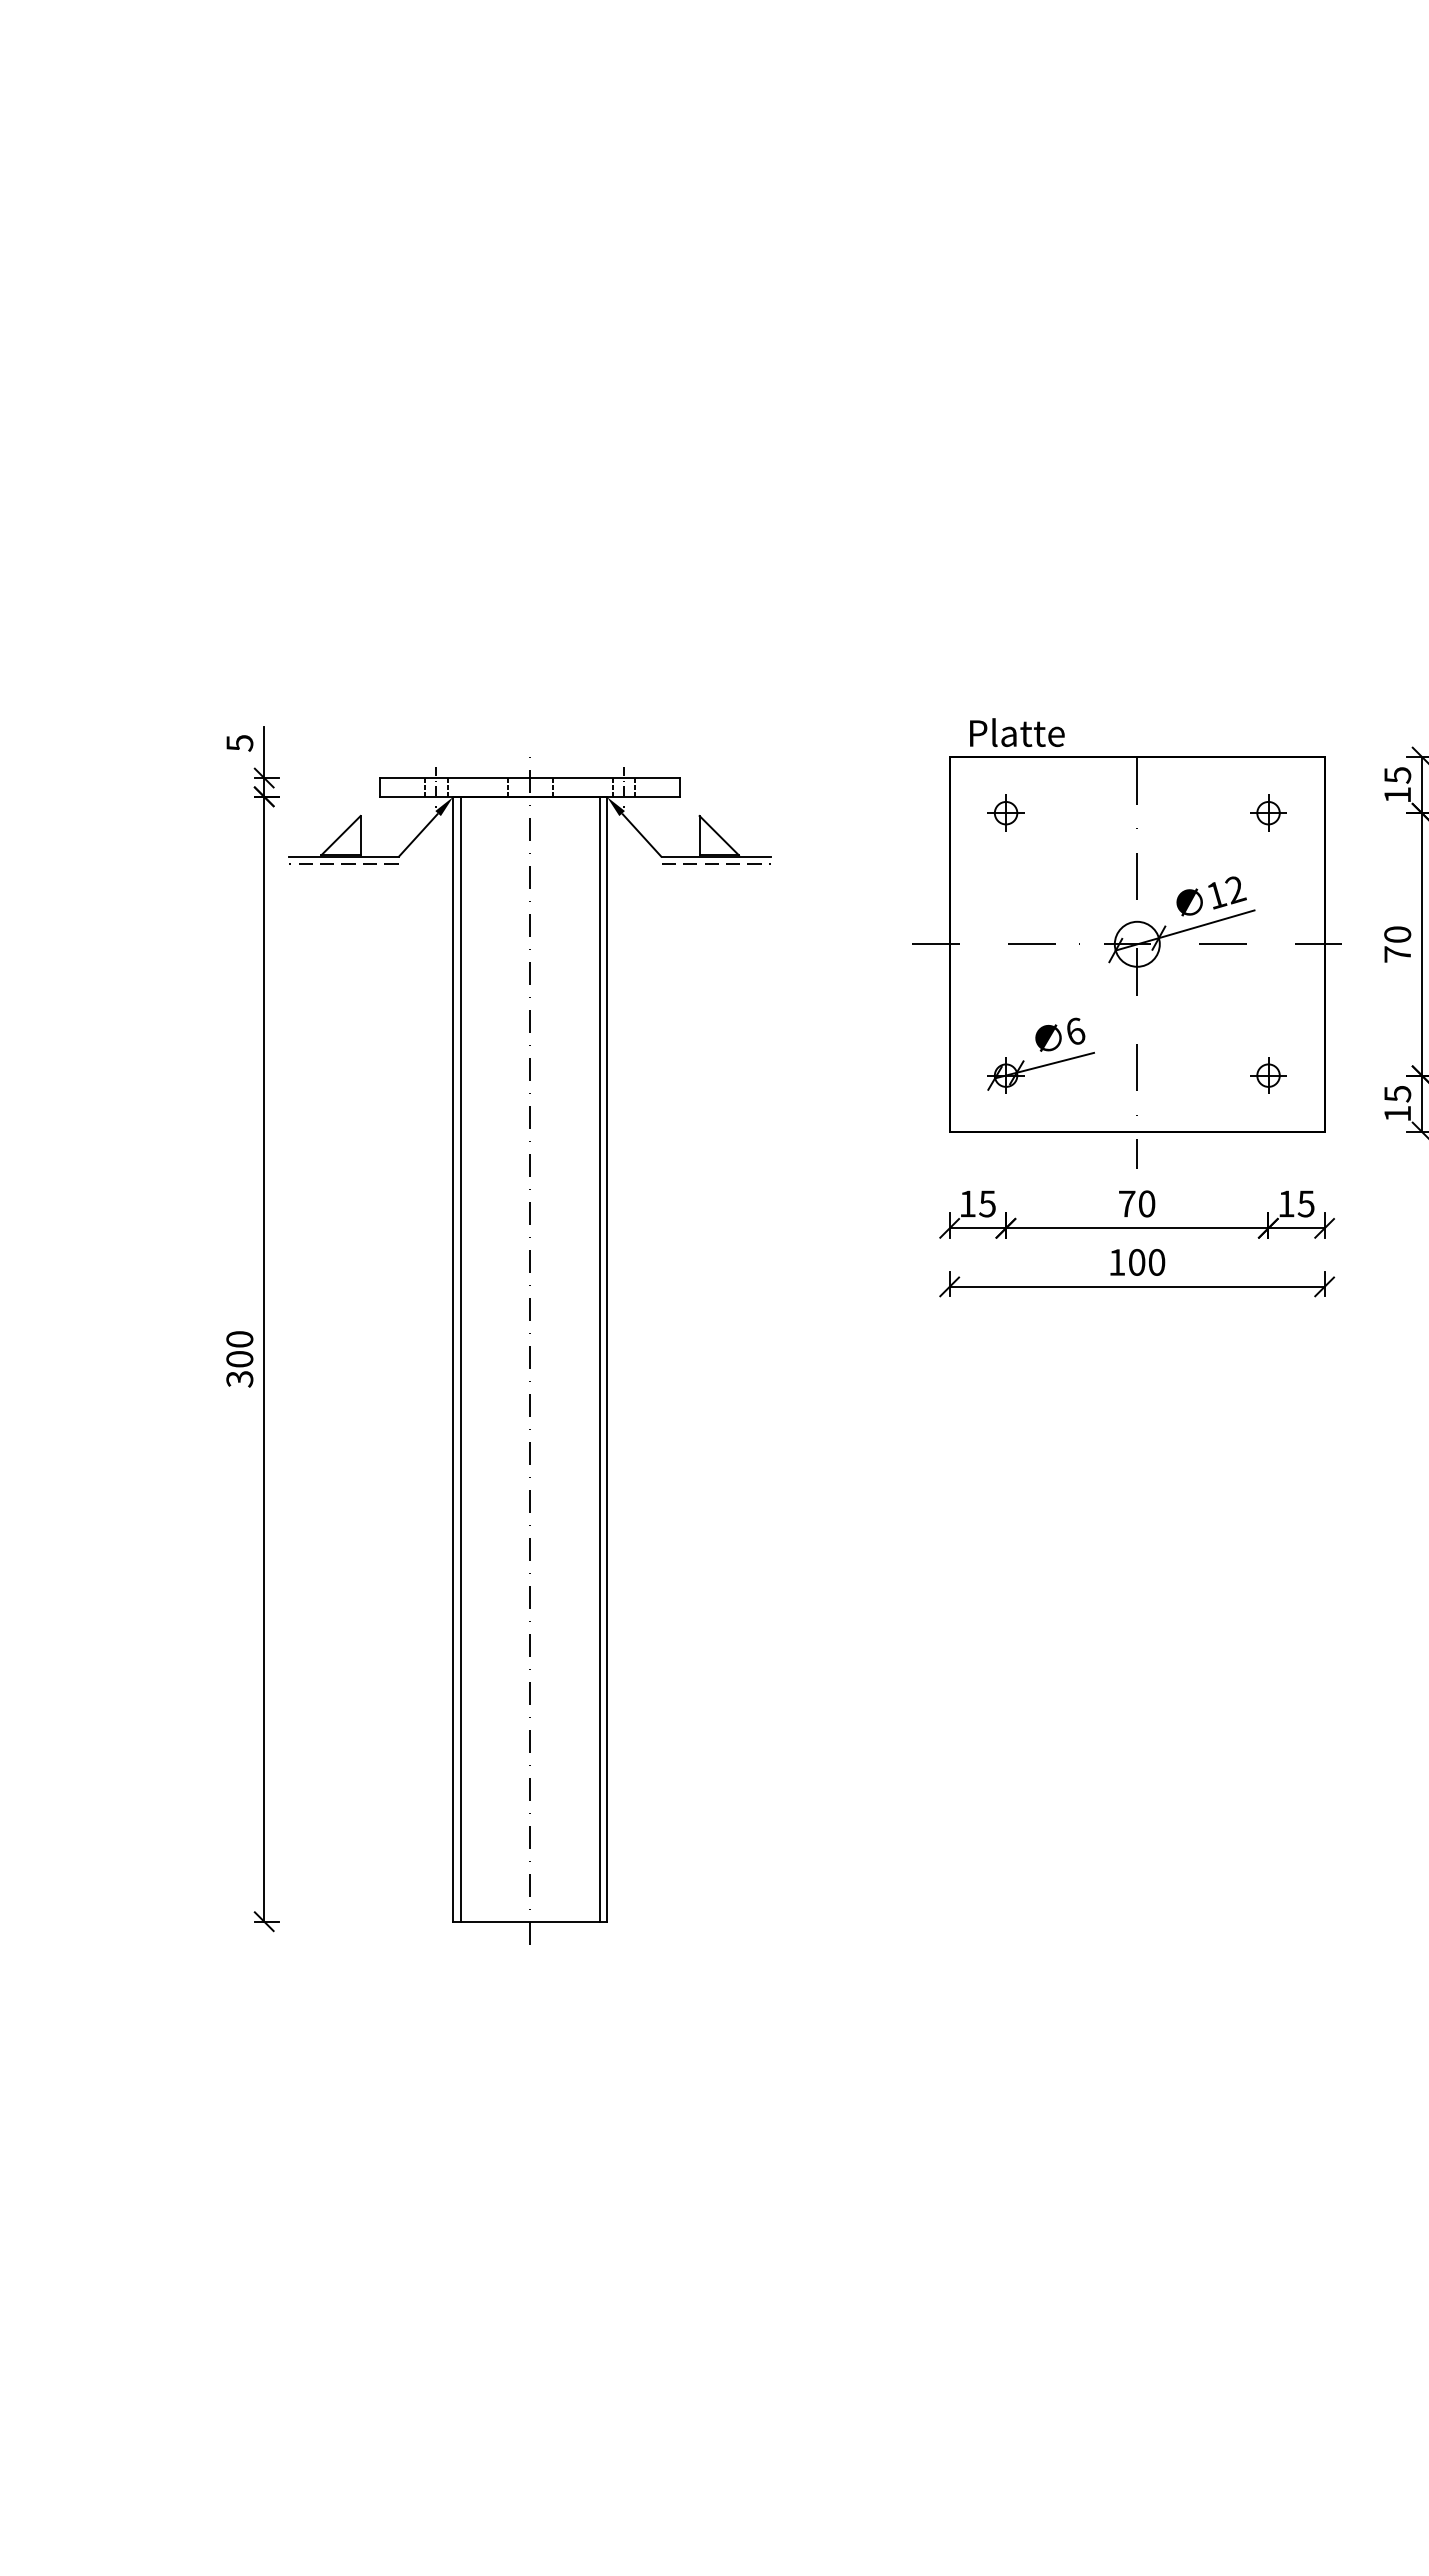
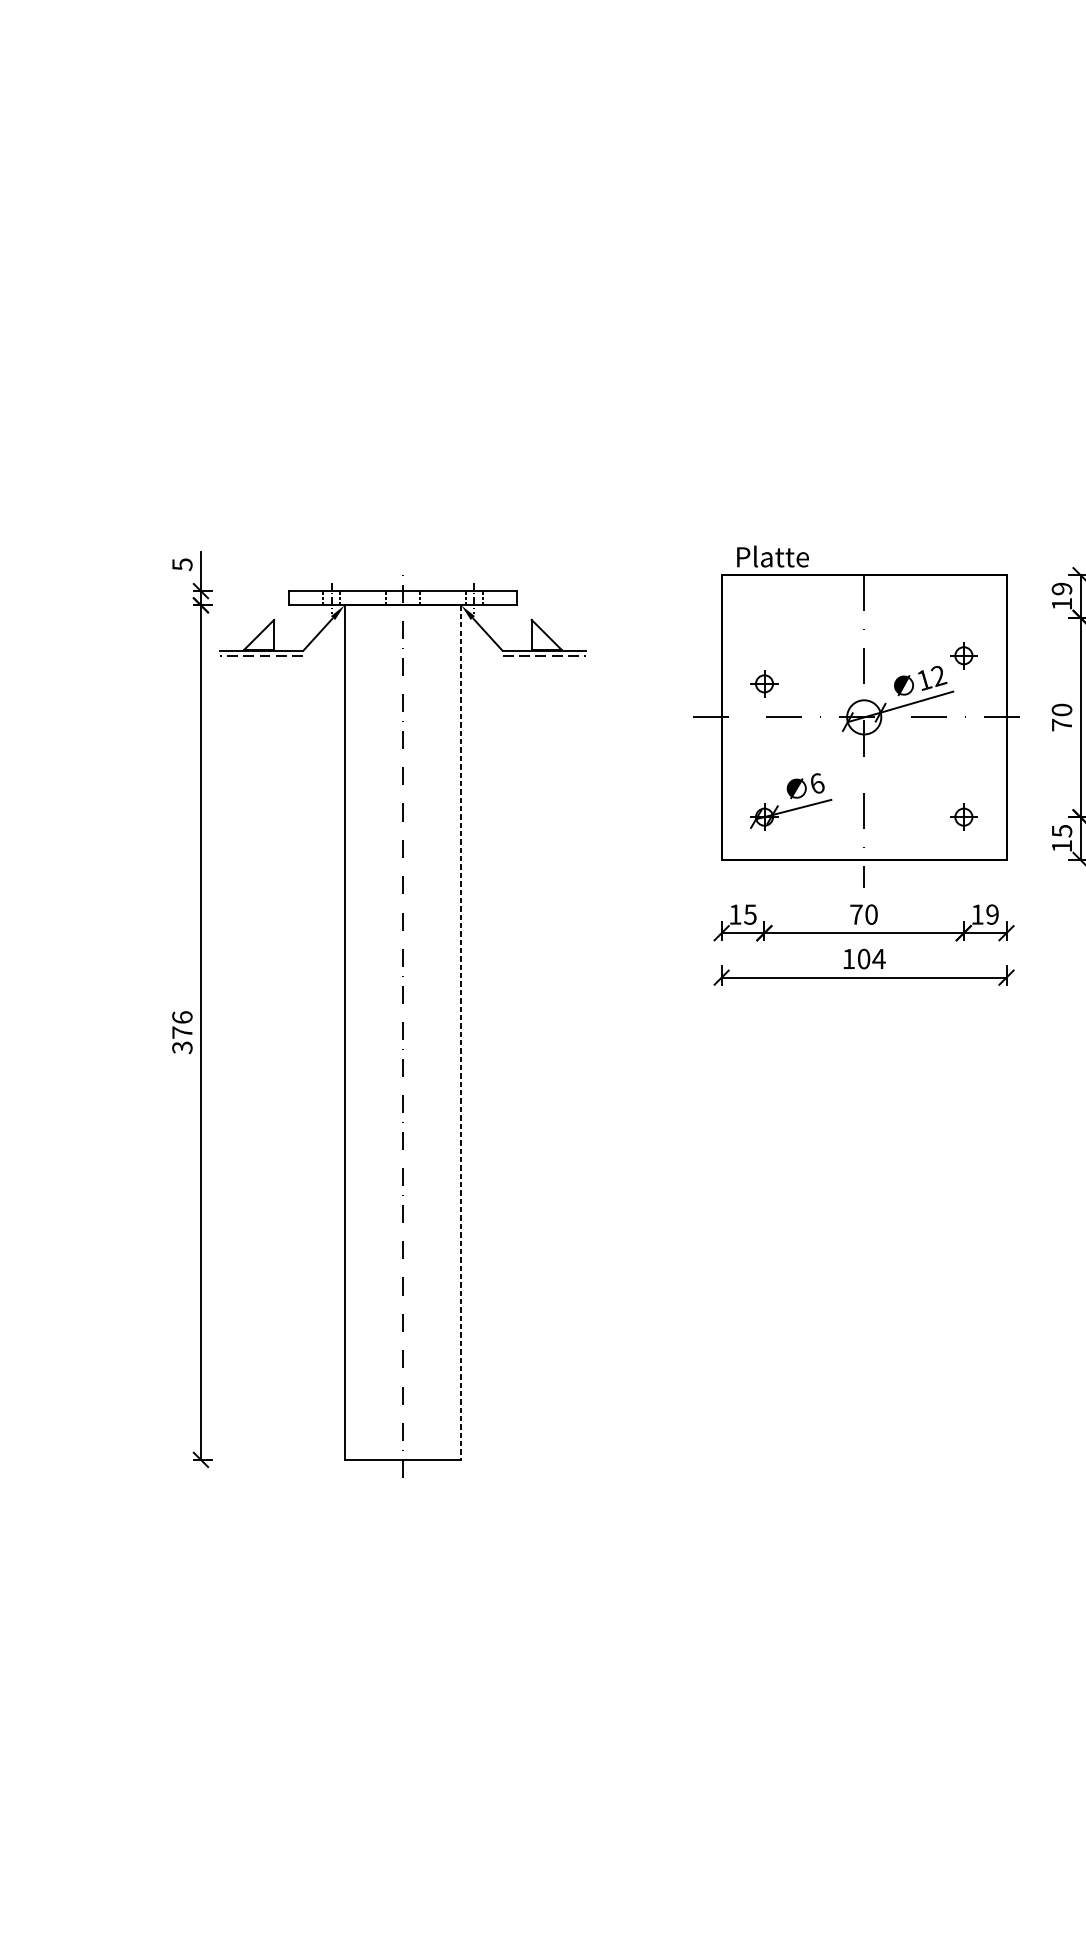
text: (1397, 775) -> (1061, 589), 15 -> 19
part: (1005, 812) -> (764, 683), moved
part: (1268, 812) -> (963, 655), moved
text: (1305, 1203) -> (991, 914), 15 -> 19
text: (1156, 1262) -> (878, 959), 100 -> 104
text: (239, 1349) -> (182, 1025), 300 -> 376
line: (460, 1358) -> (350, 1032), removed
line: (599, 1358) -> (455, 1032), removed
line: (607, 1359) -> (461, 1032), solid -> dashed

